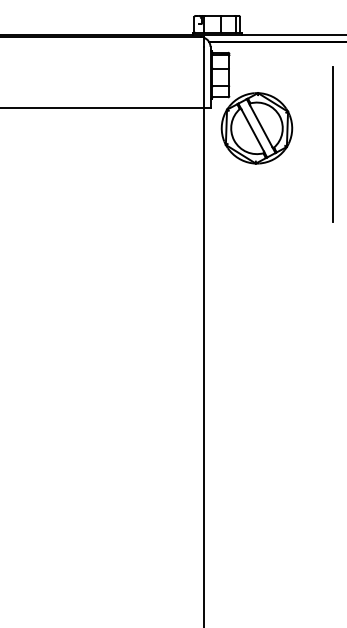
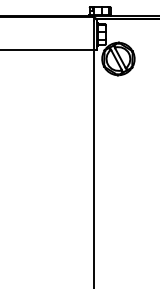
line: (333, 144) -> (153, 66), removed

